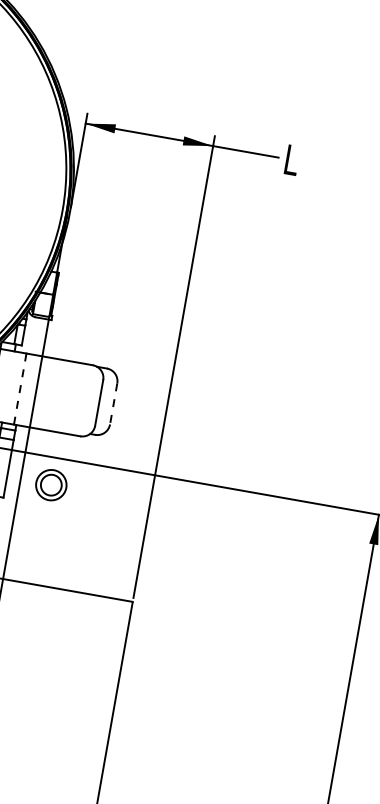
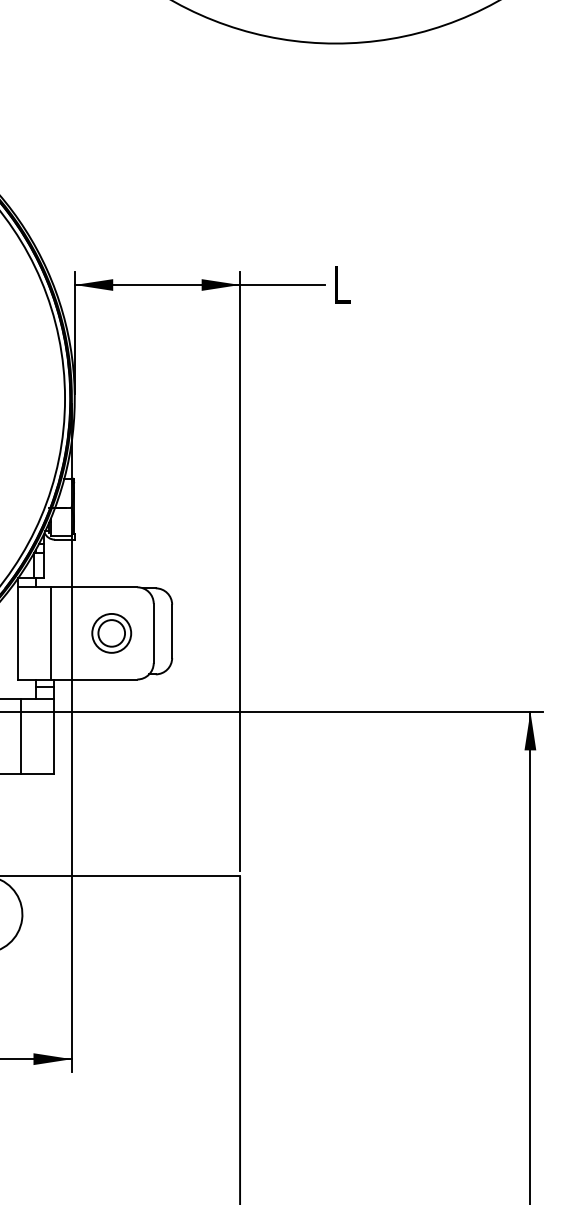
line: (20, 388) -> (51, 632), dashed -> solid
line: (113, 404) -> (172, 631), dashed -> solid
part: (51, 485) -> (111, 633), moved

